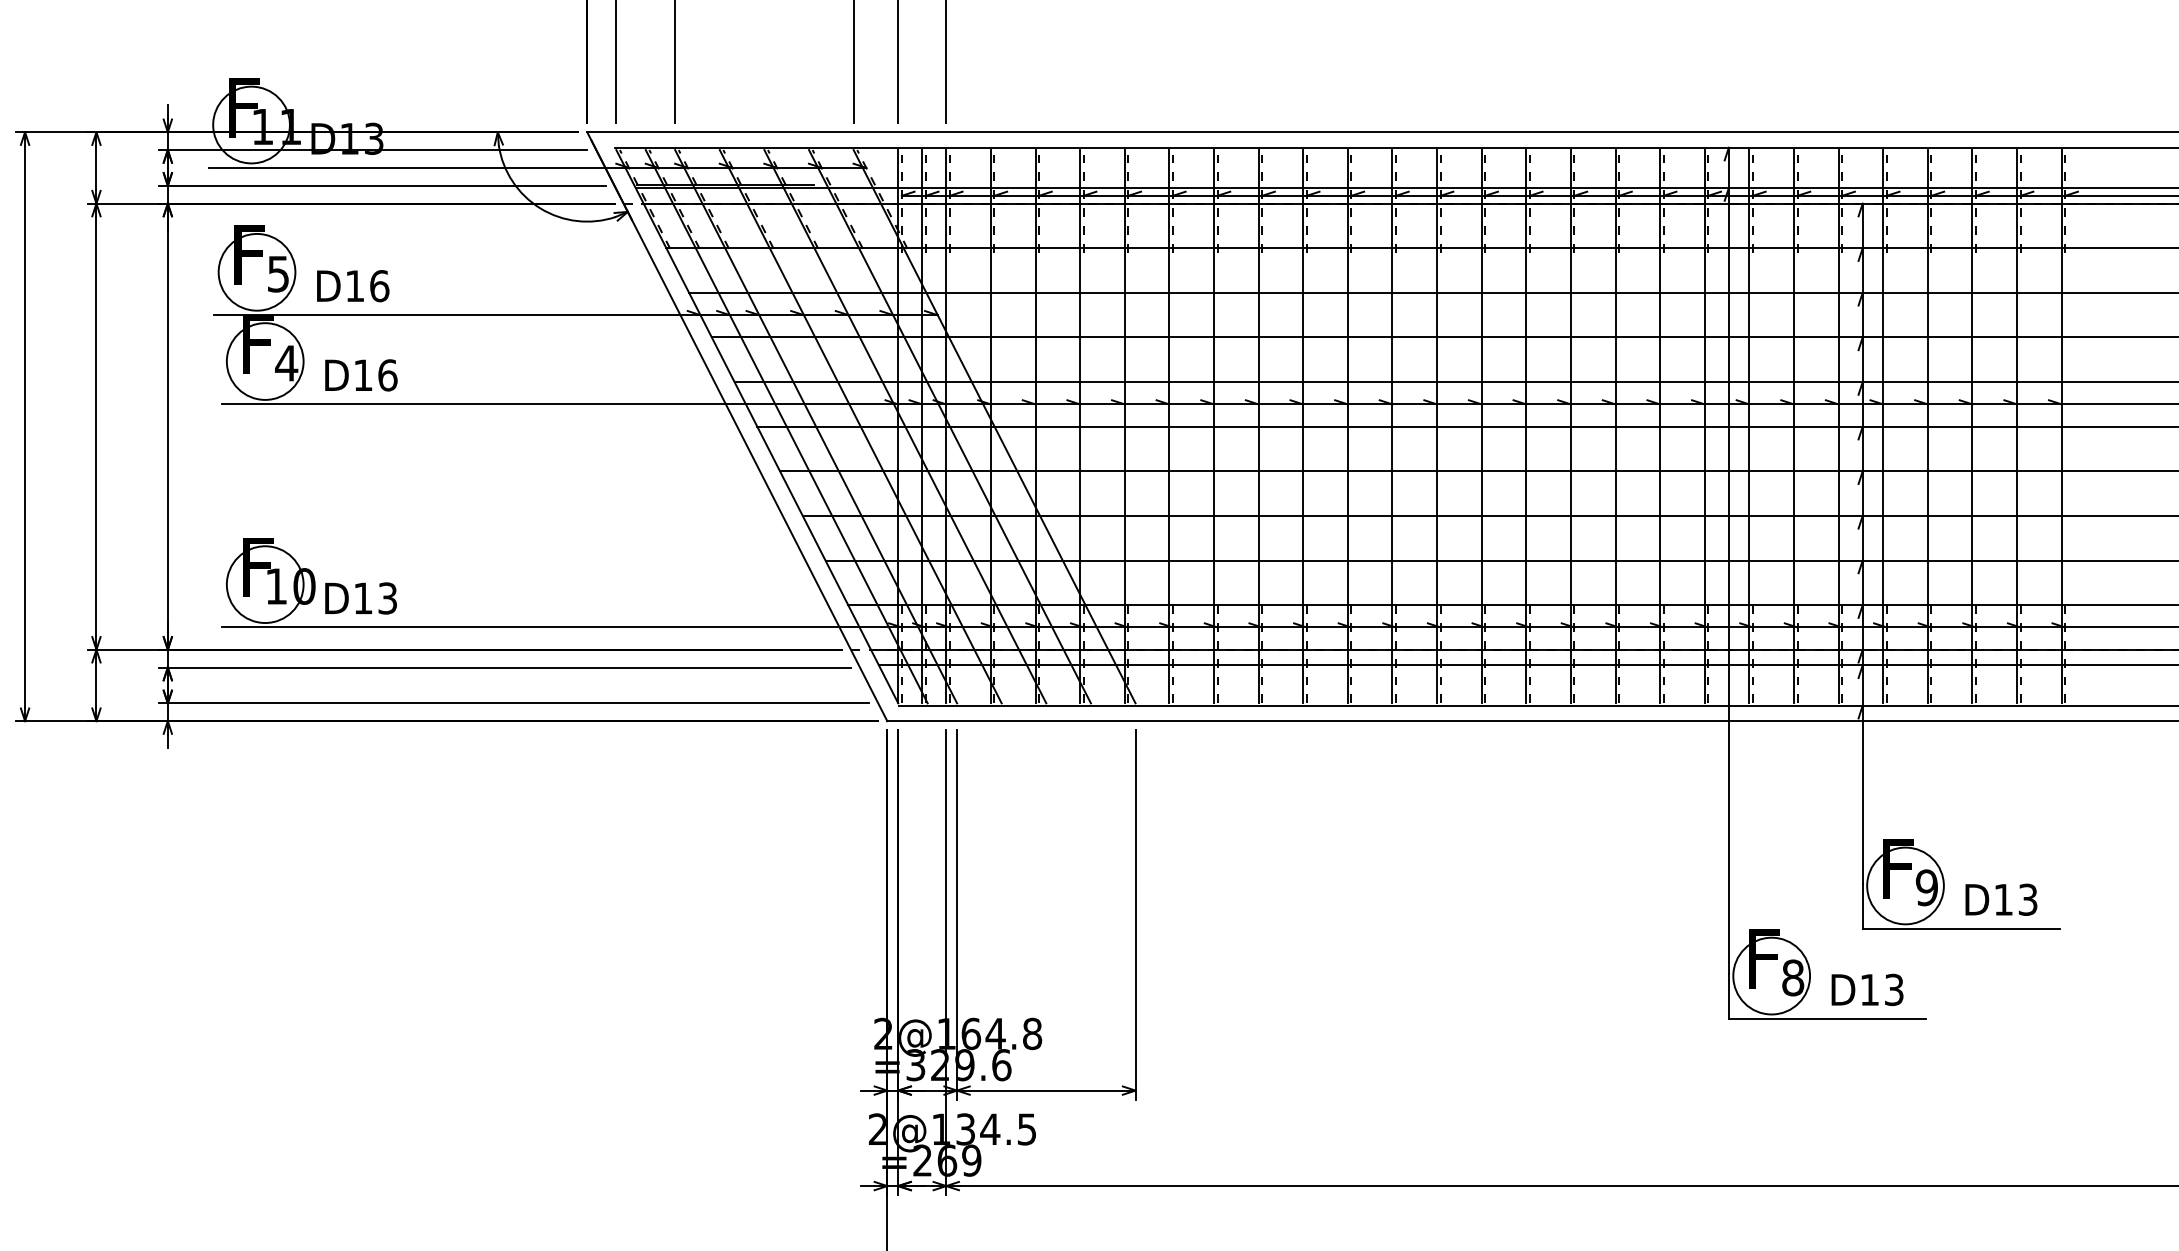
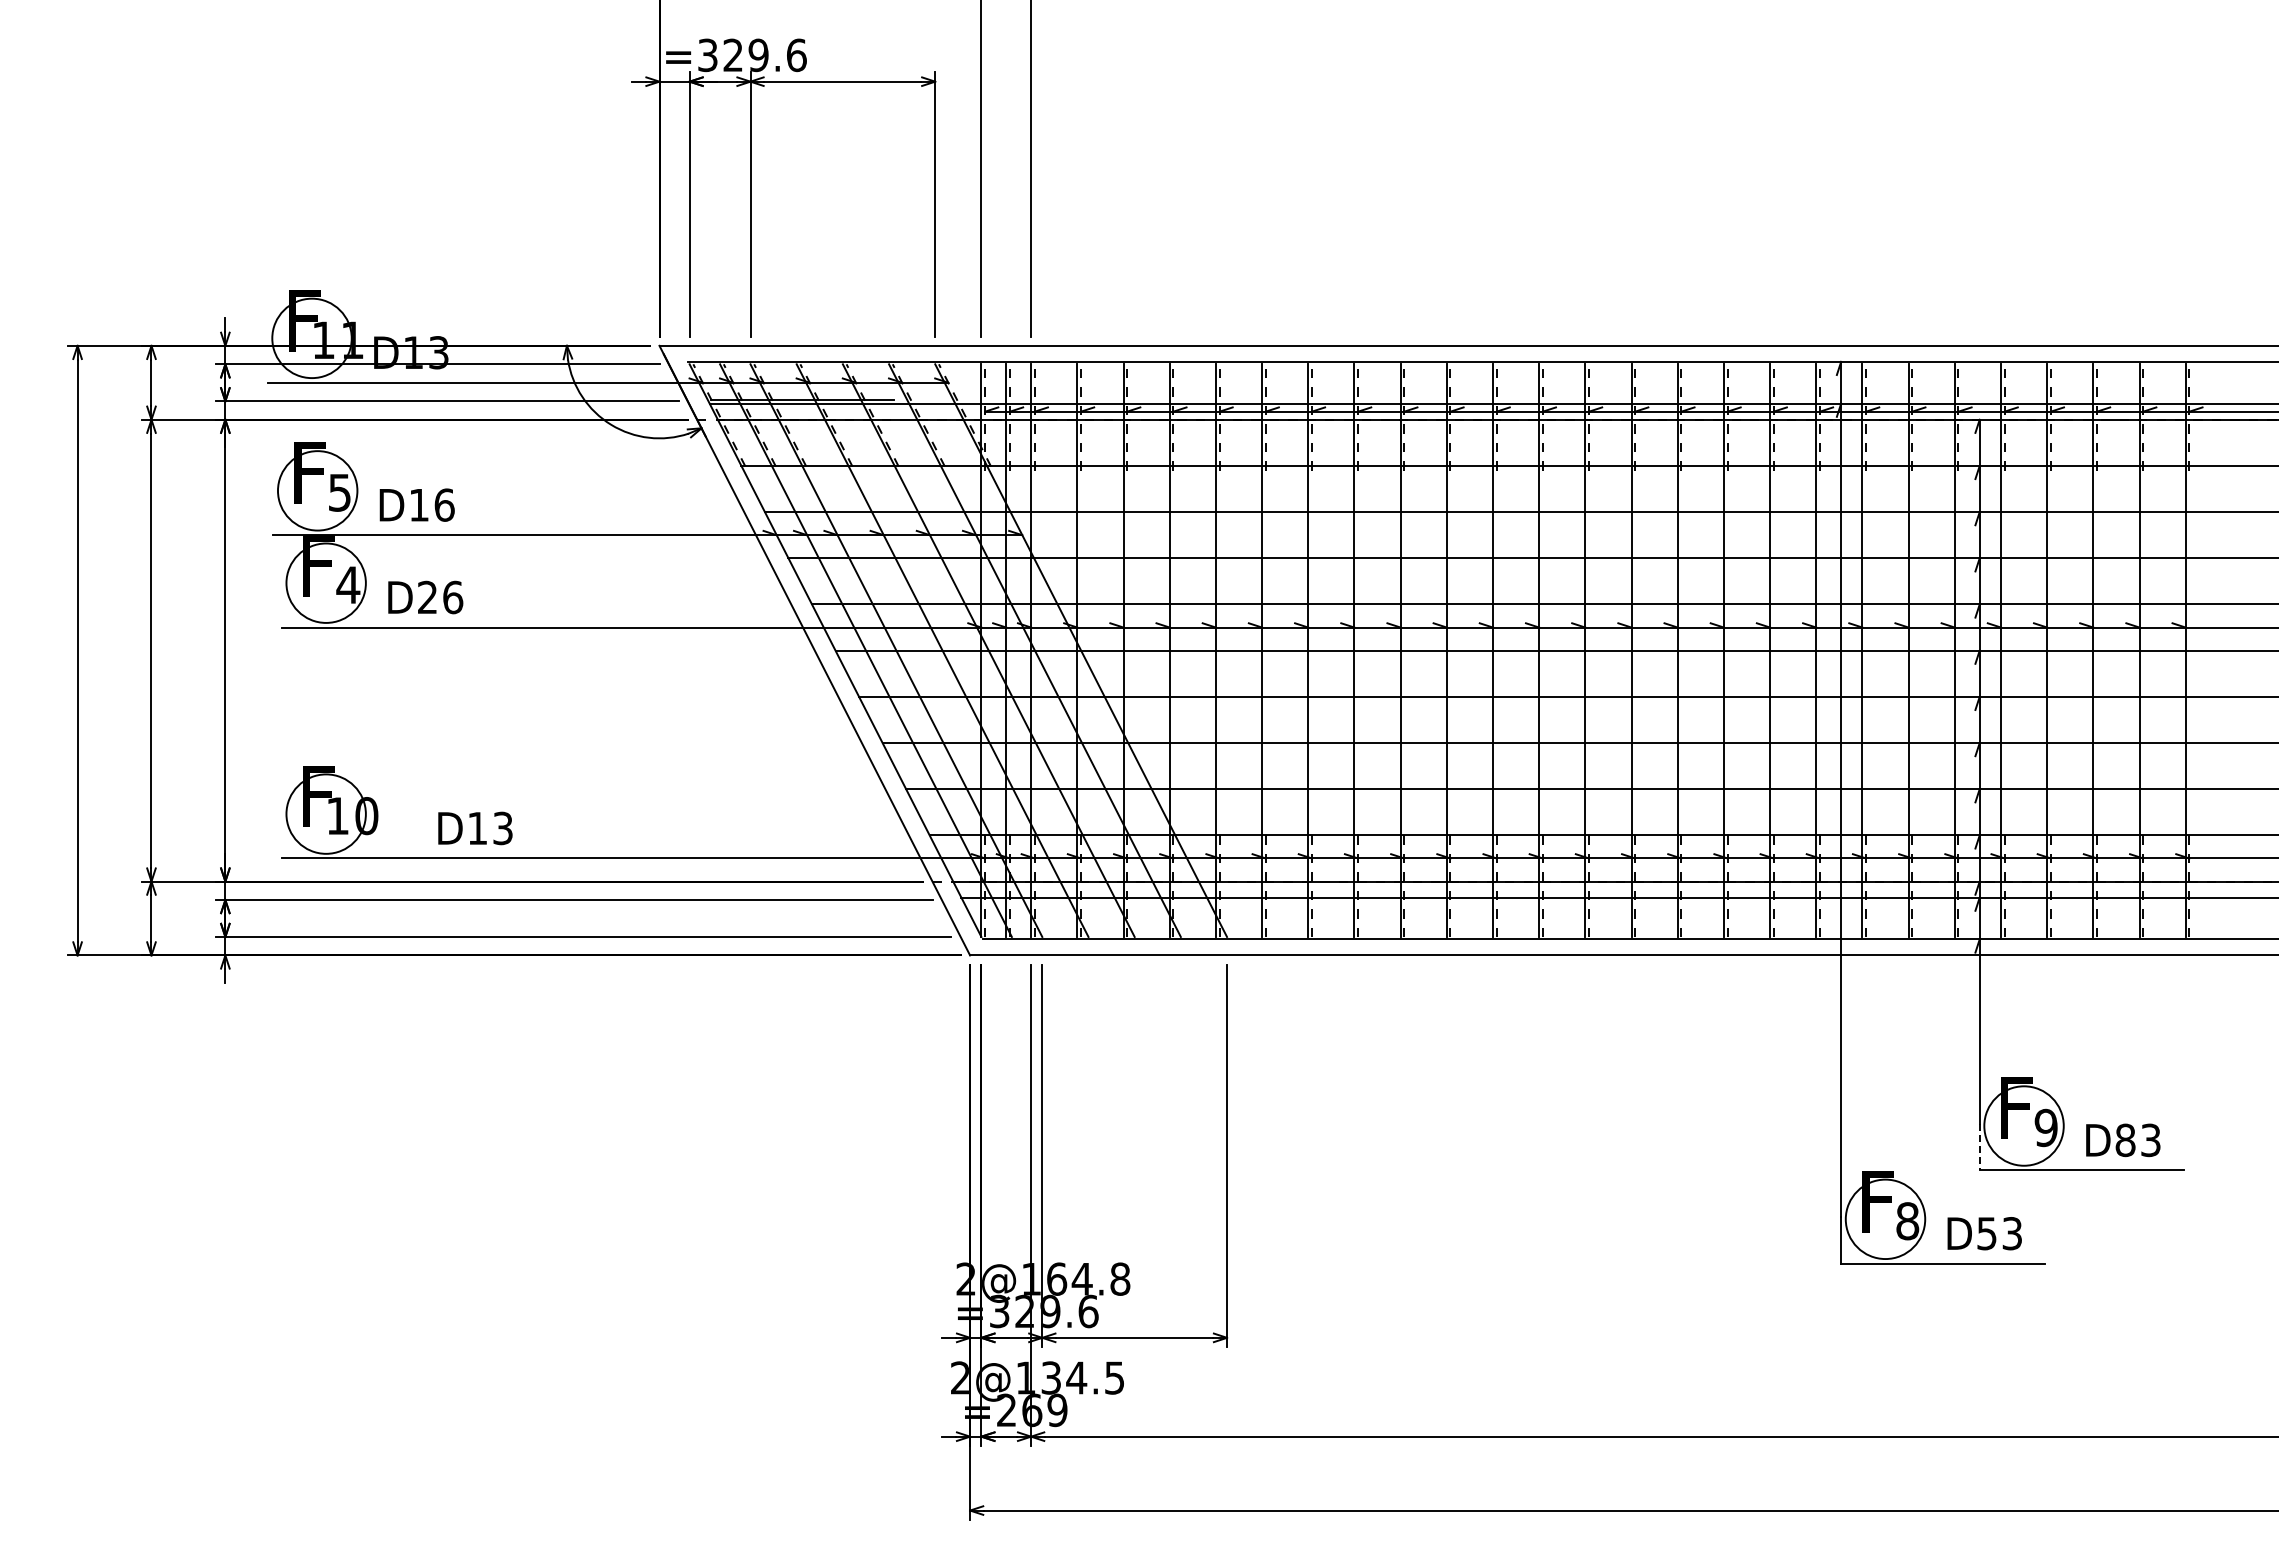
text: (363, 374) -> (427, 596), D16 -> D26
text: (361, 598) -> (475, 828), moved
text: (2003, 899) -> (2125, 1140), D13 -> D83
line: (1862, 906) -> (1979, 1147), solid -> dashed
text: (1869, 989) -> (1986, 1233), D13 -> D53

